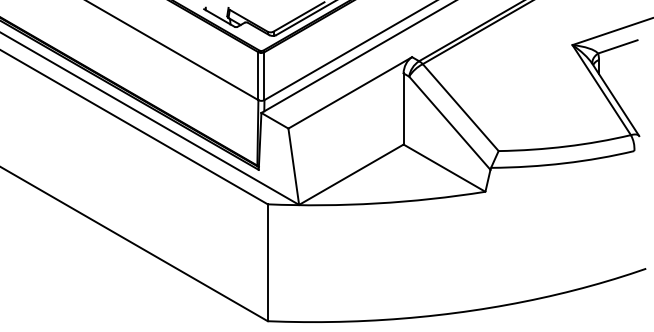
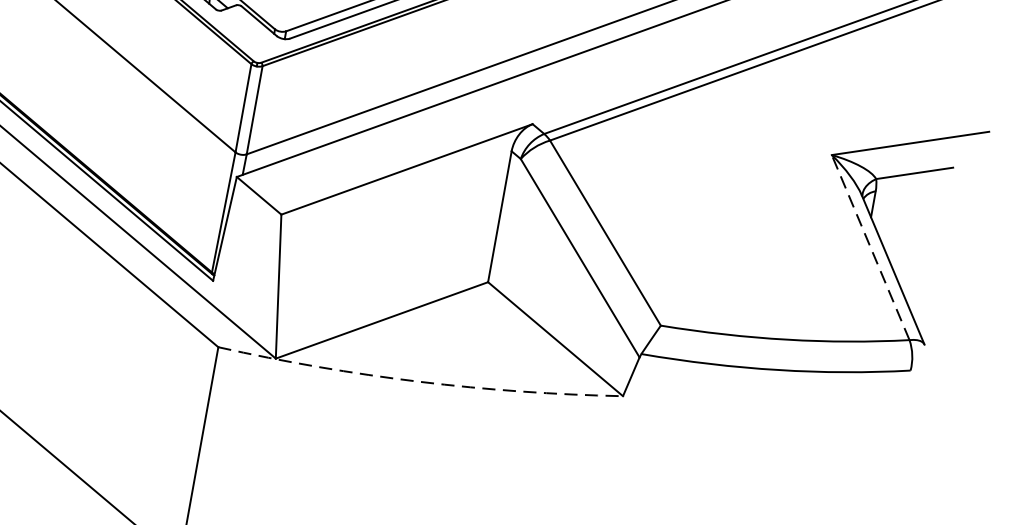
line: (601, 90) -> (870, 248), solid -> dashed
arc: (376, 203) -> (418, 381), solid -> dashed

